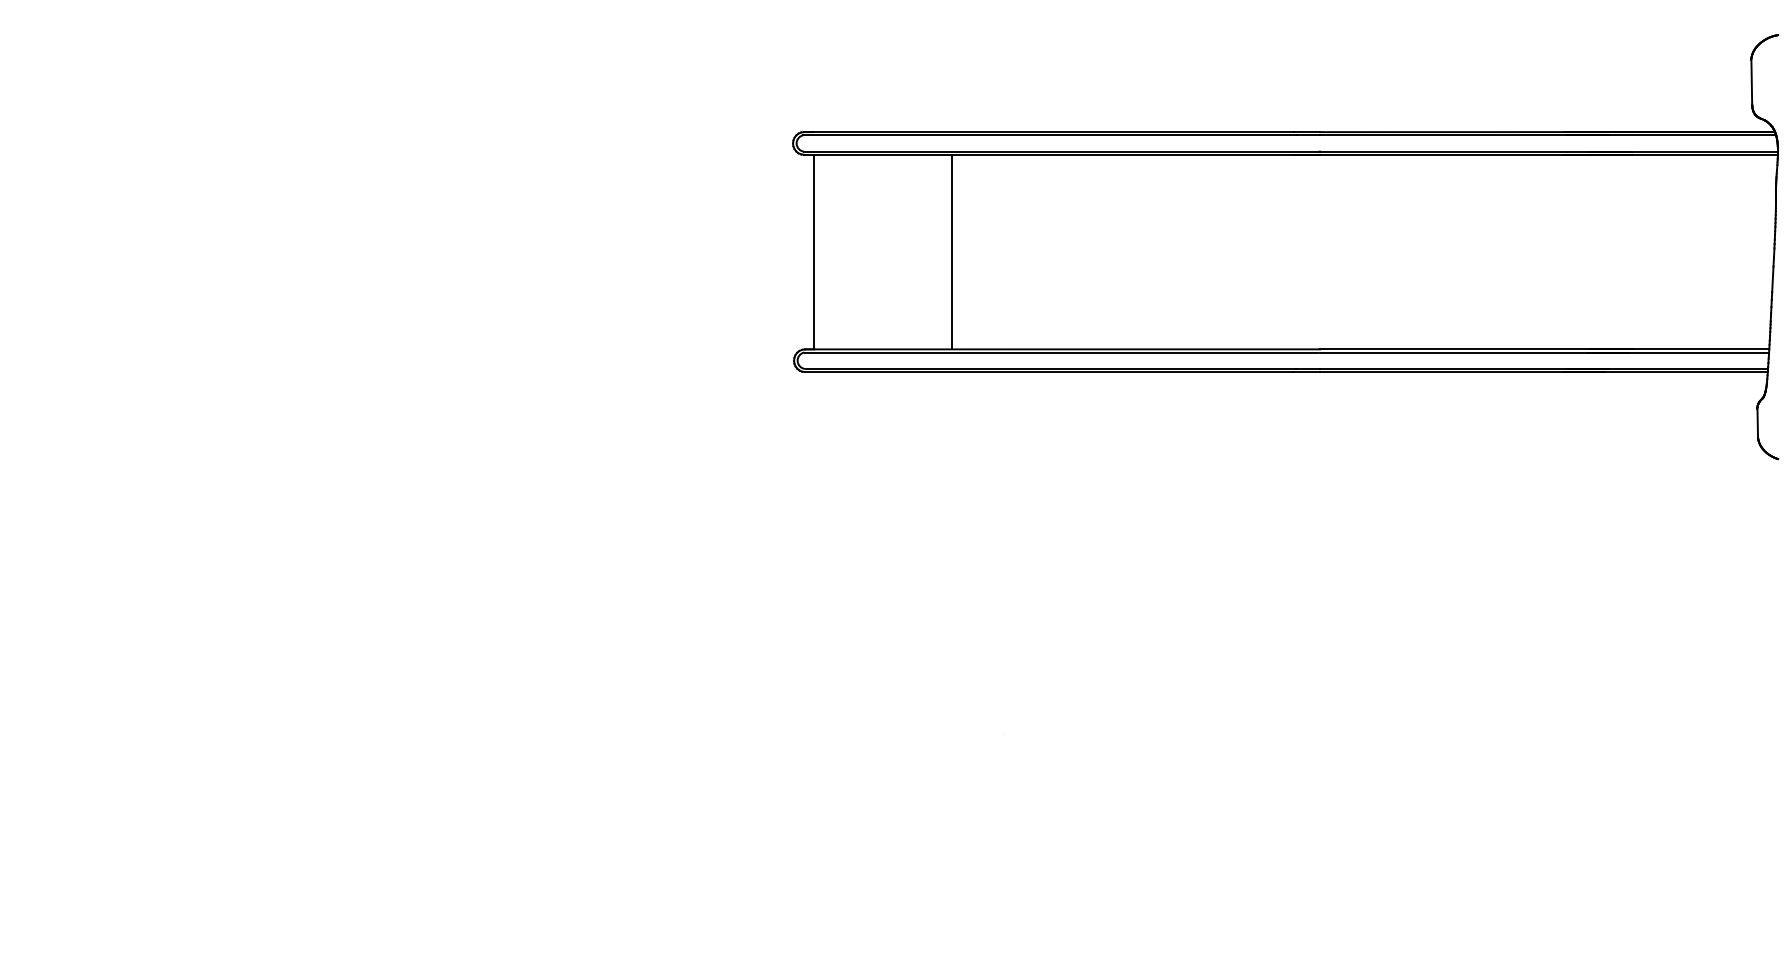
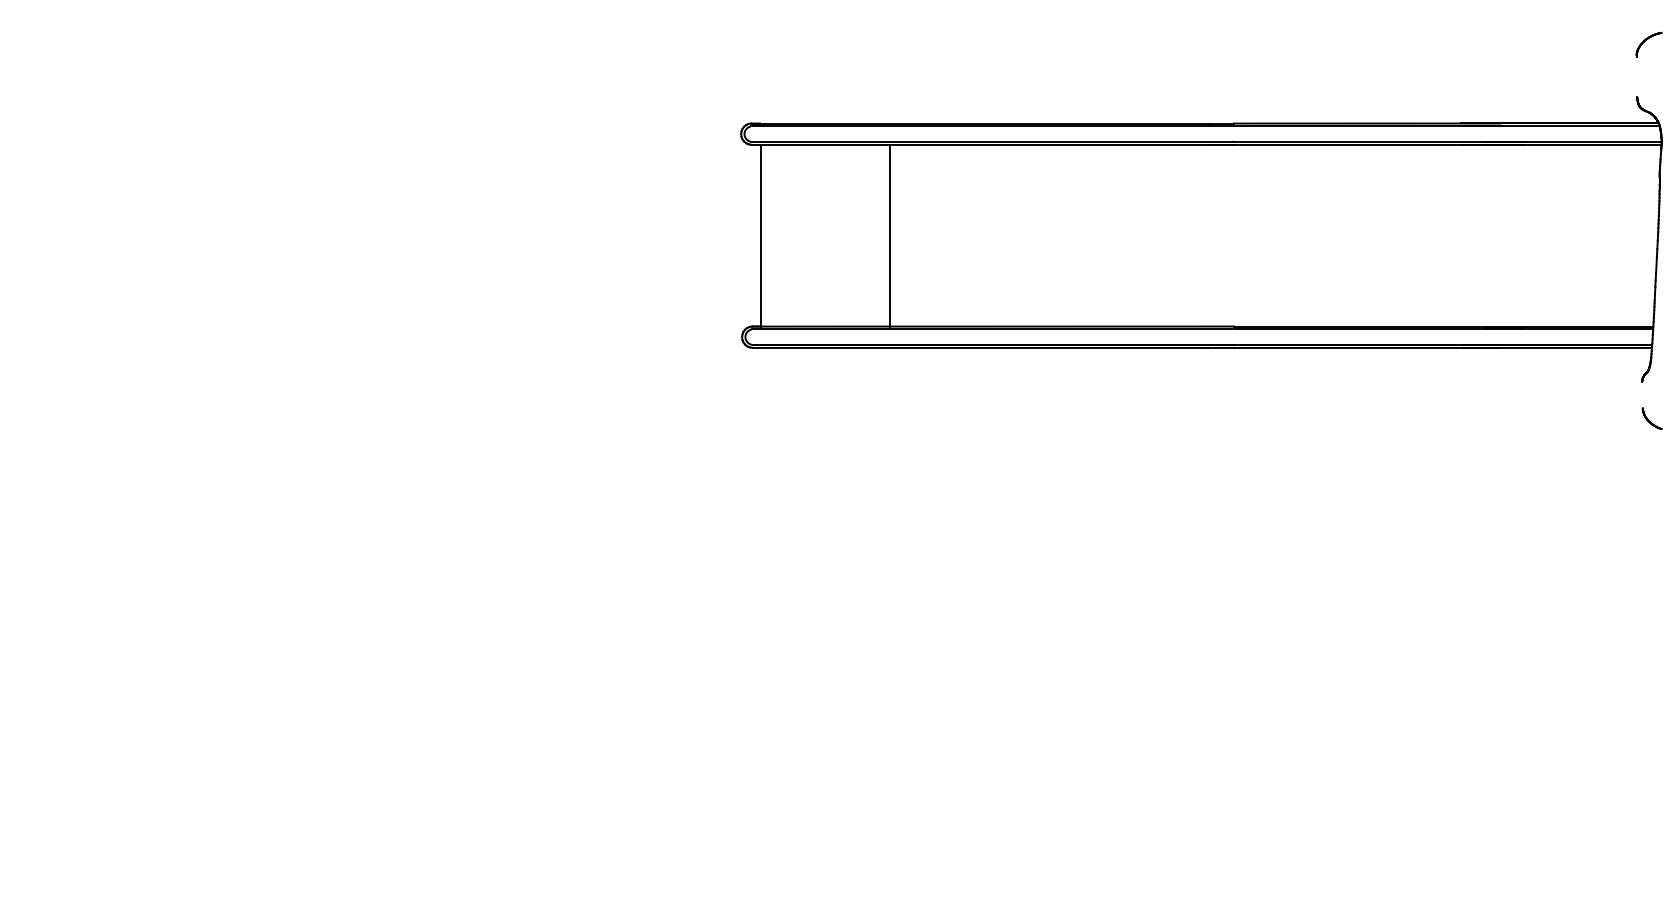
line: (1751, 81) -> (1636, 76), removed
line: (1757, 422) -> (1642, 394), removed

